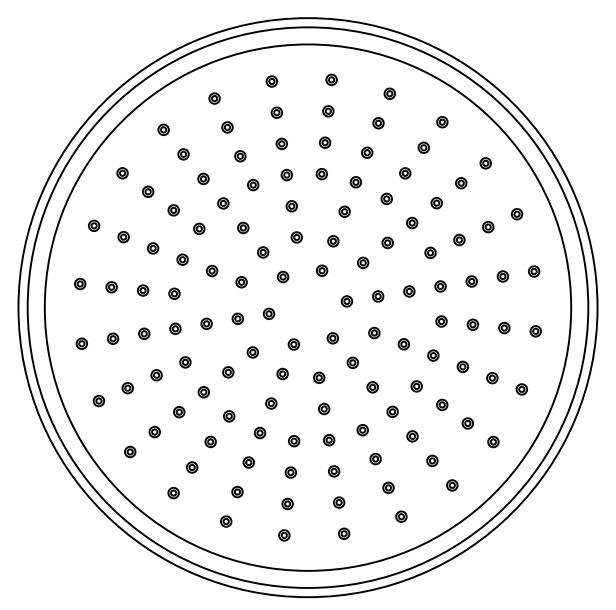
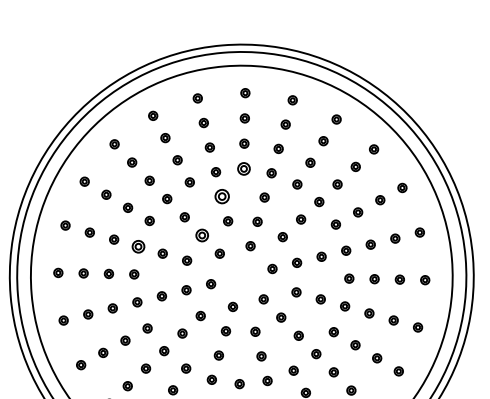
part: (321, 174) -> (243, 169), size x1.4
part: (291, 206) -> (221, 196), size x1.6
part: (263, 252) -> (202, 235), size x1.4
part: (182, 259) -> (138, 246), size x1.4

